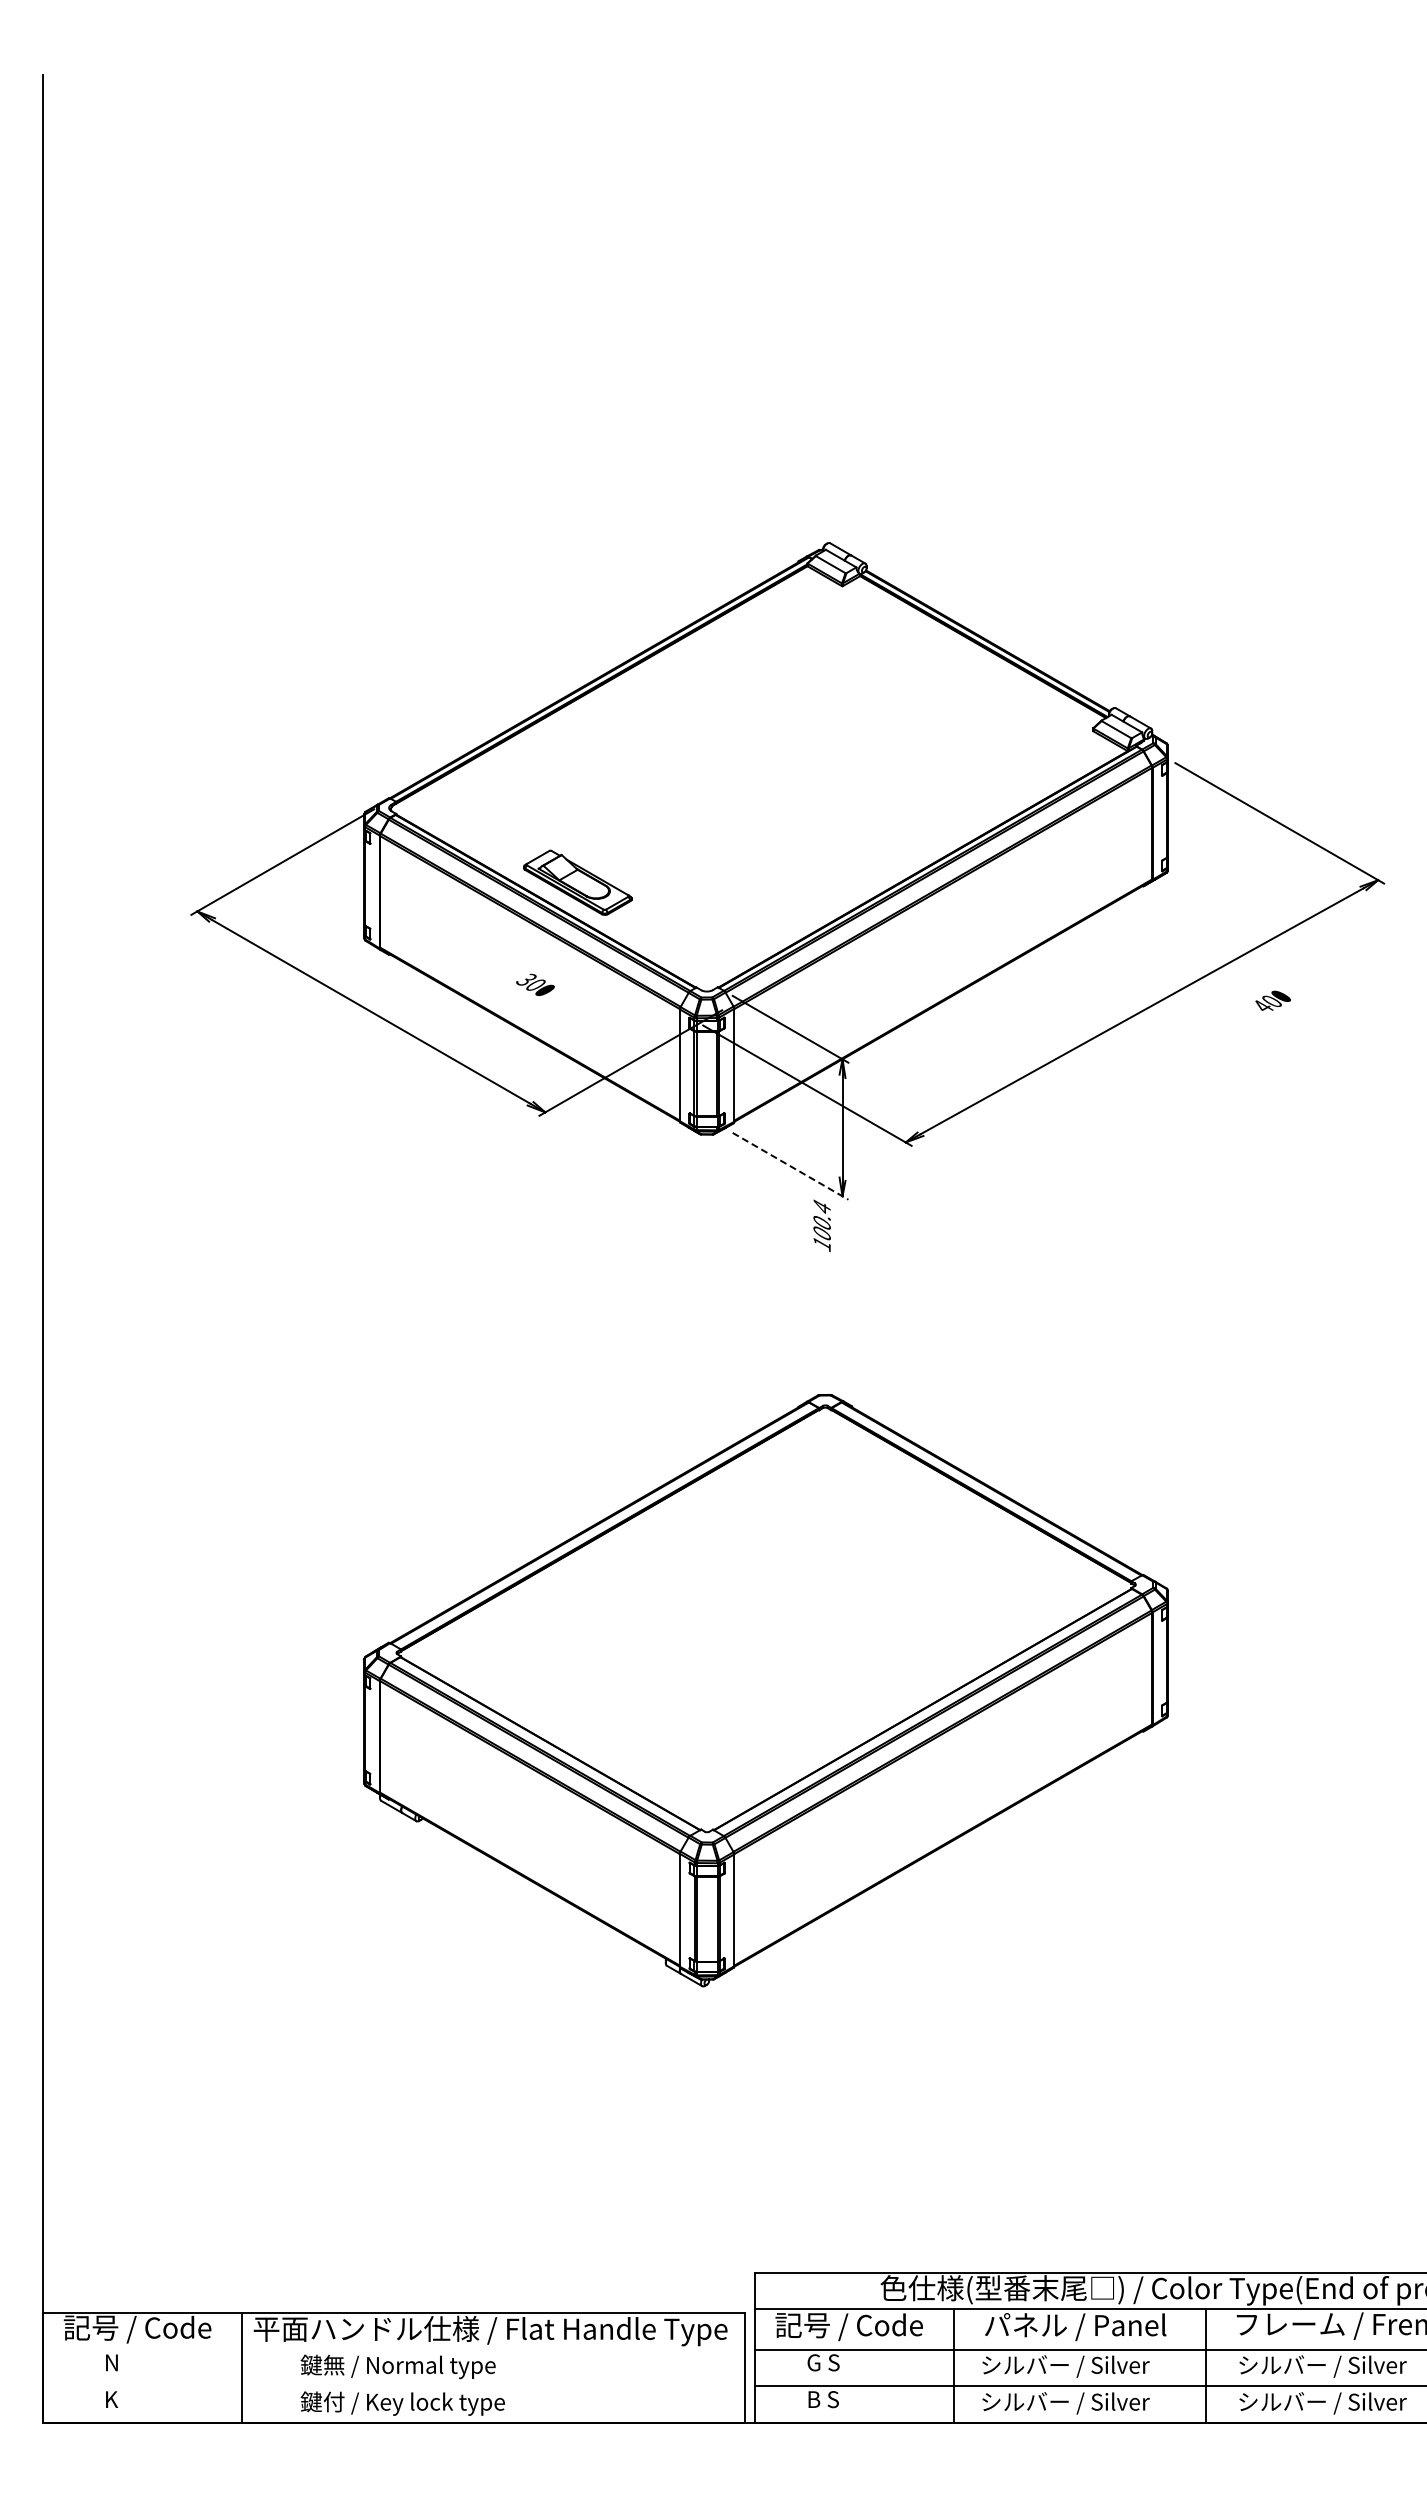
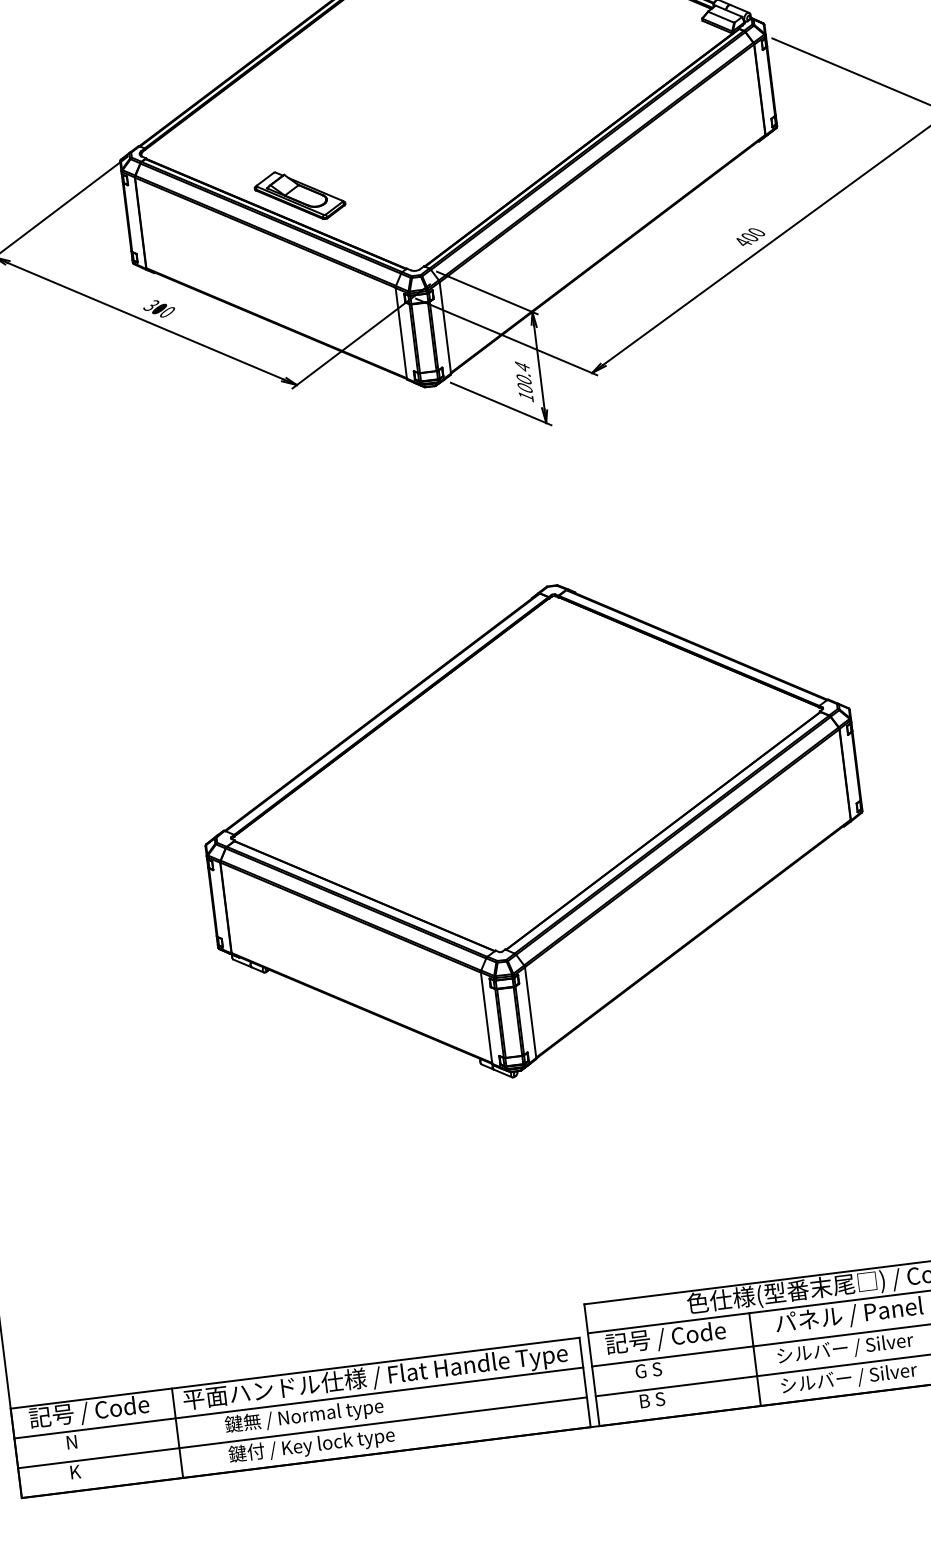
text: (535, 984) -> (159, 308), moved
text: (1272, 1000) -> (750, 236), moved
line: (790, 1166) -> (501, 404), dashed -> solid
text: (821, 1225) -> (523, 381), moved
line: (393, 2349) -> (298, 1403), added
line: (393, 2386) -> (302, 1432), added

